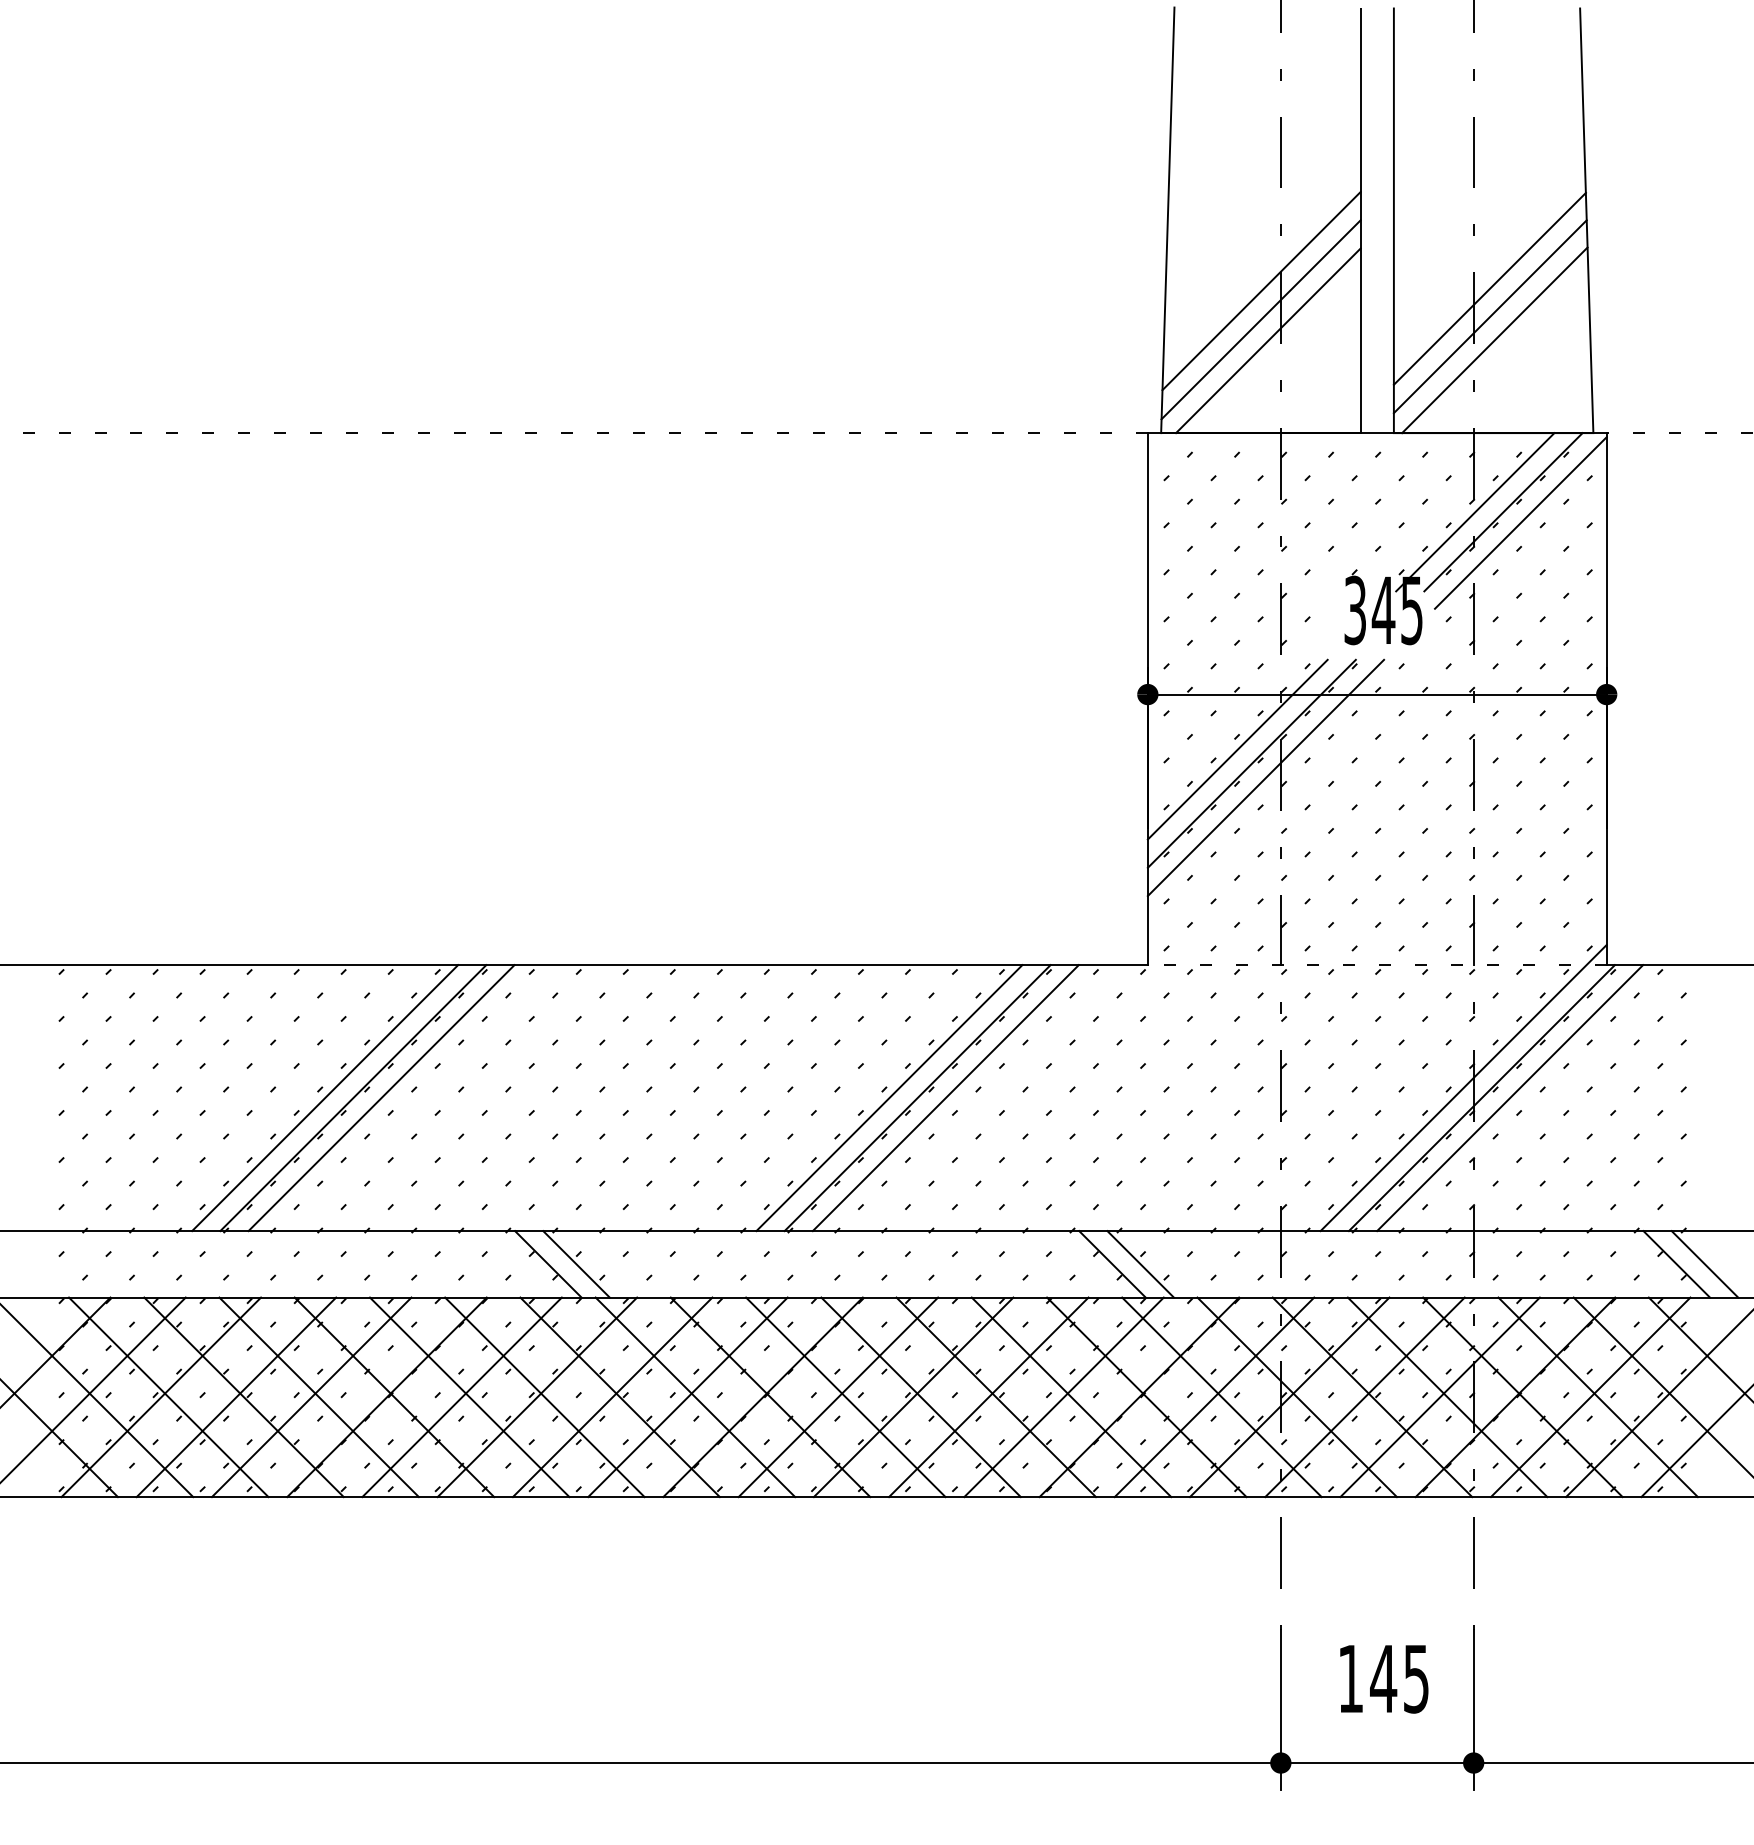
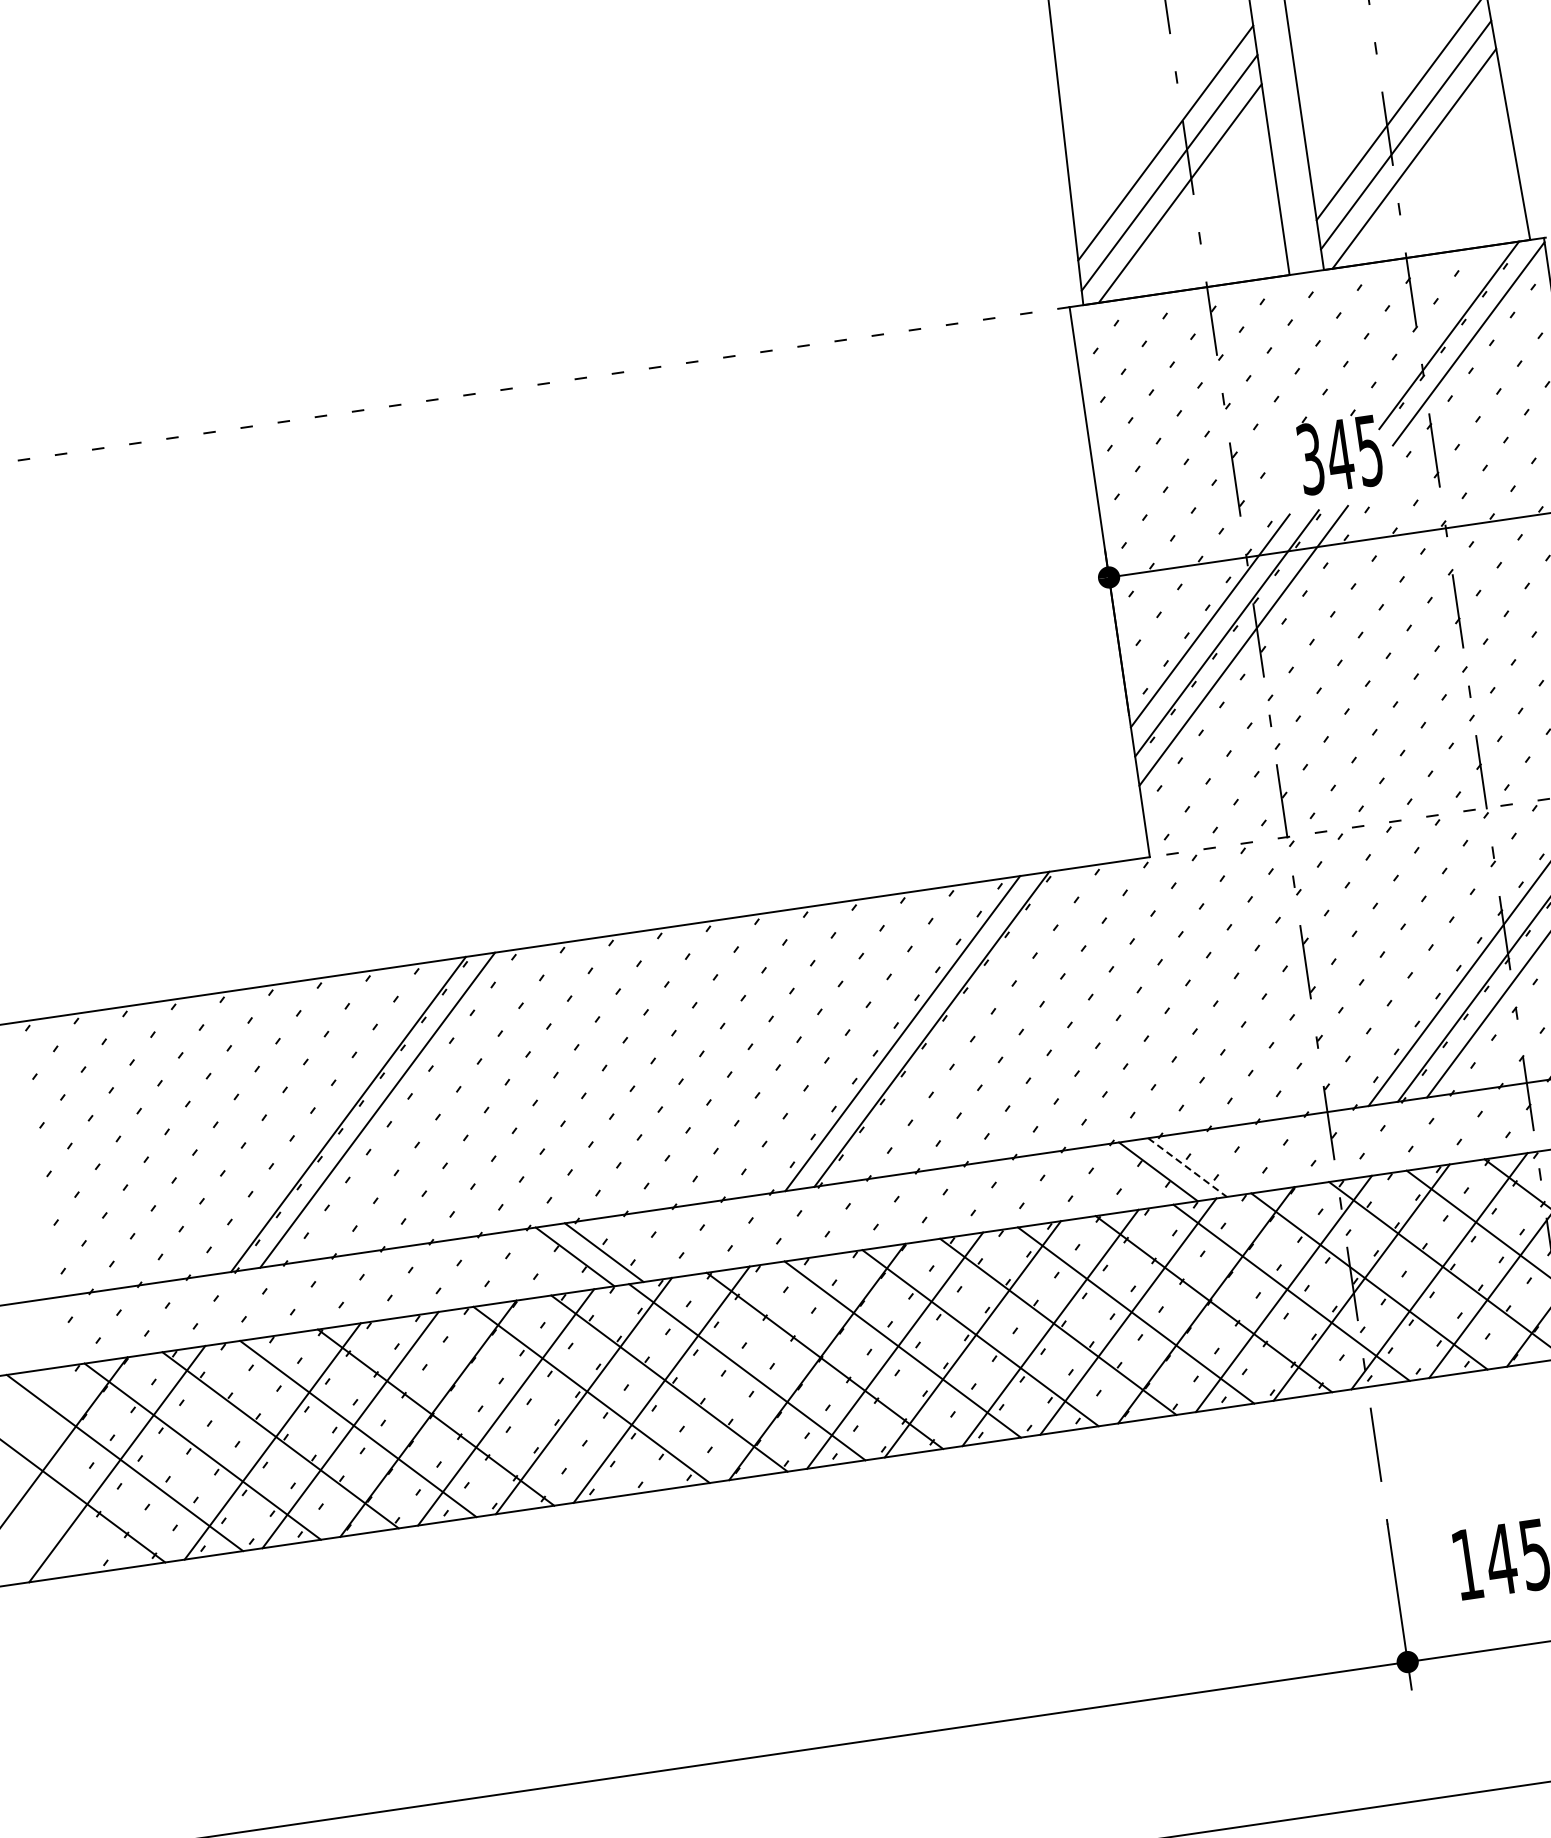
line: (1475, 512) -> (1420, 339), removed
line: (325, 1098) -> (319, 1119), removed
line: (945, 1098) -> (960, 1025), removed
line: (1141, 1264) -> (1188, 1167), solid -> dashed
line: (161, 1397) -> (195, 1452), removed
line: (469, 1397) -> (513, 1406), removed
line: (687, 1397) -> (739, 1373), removed

